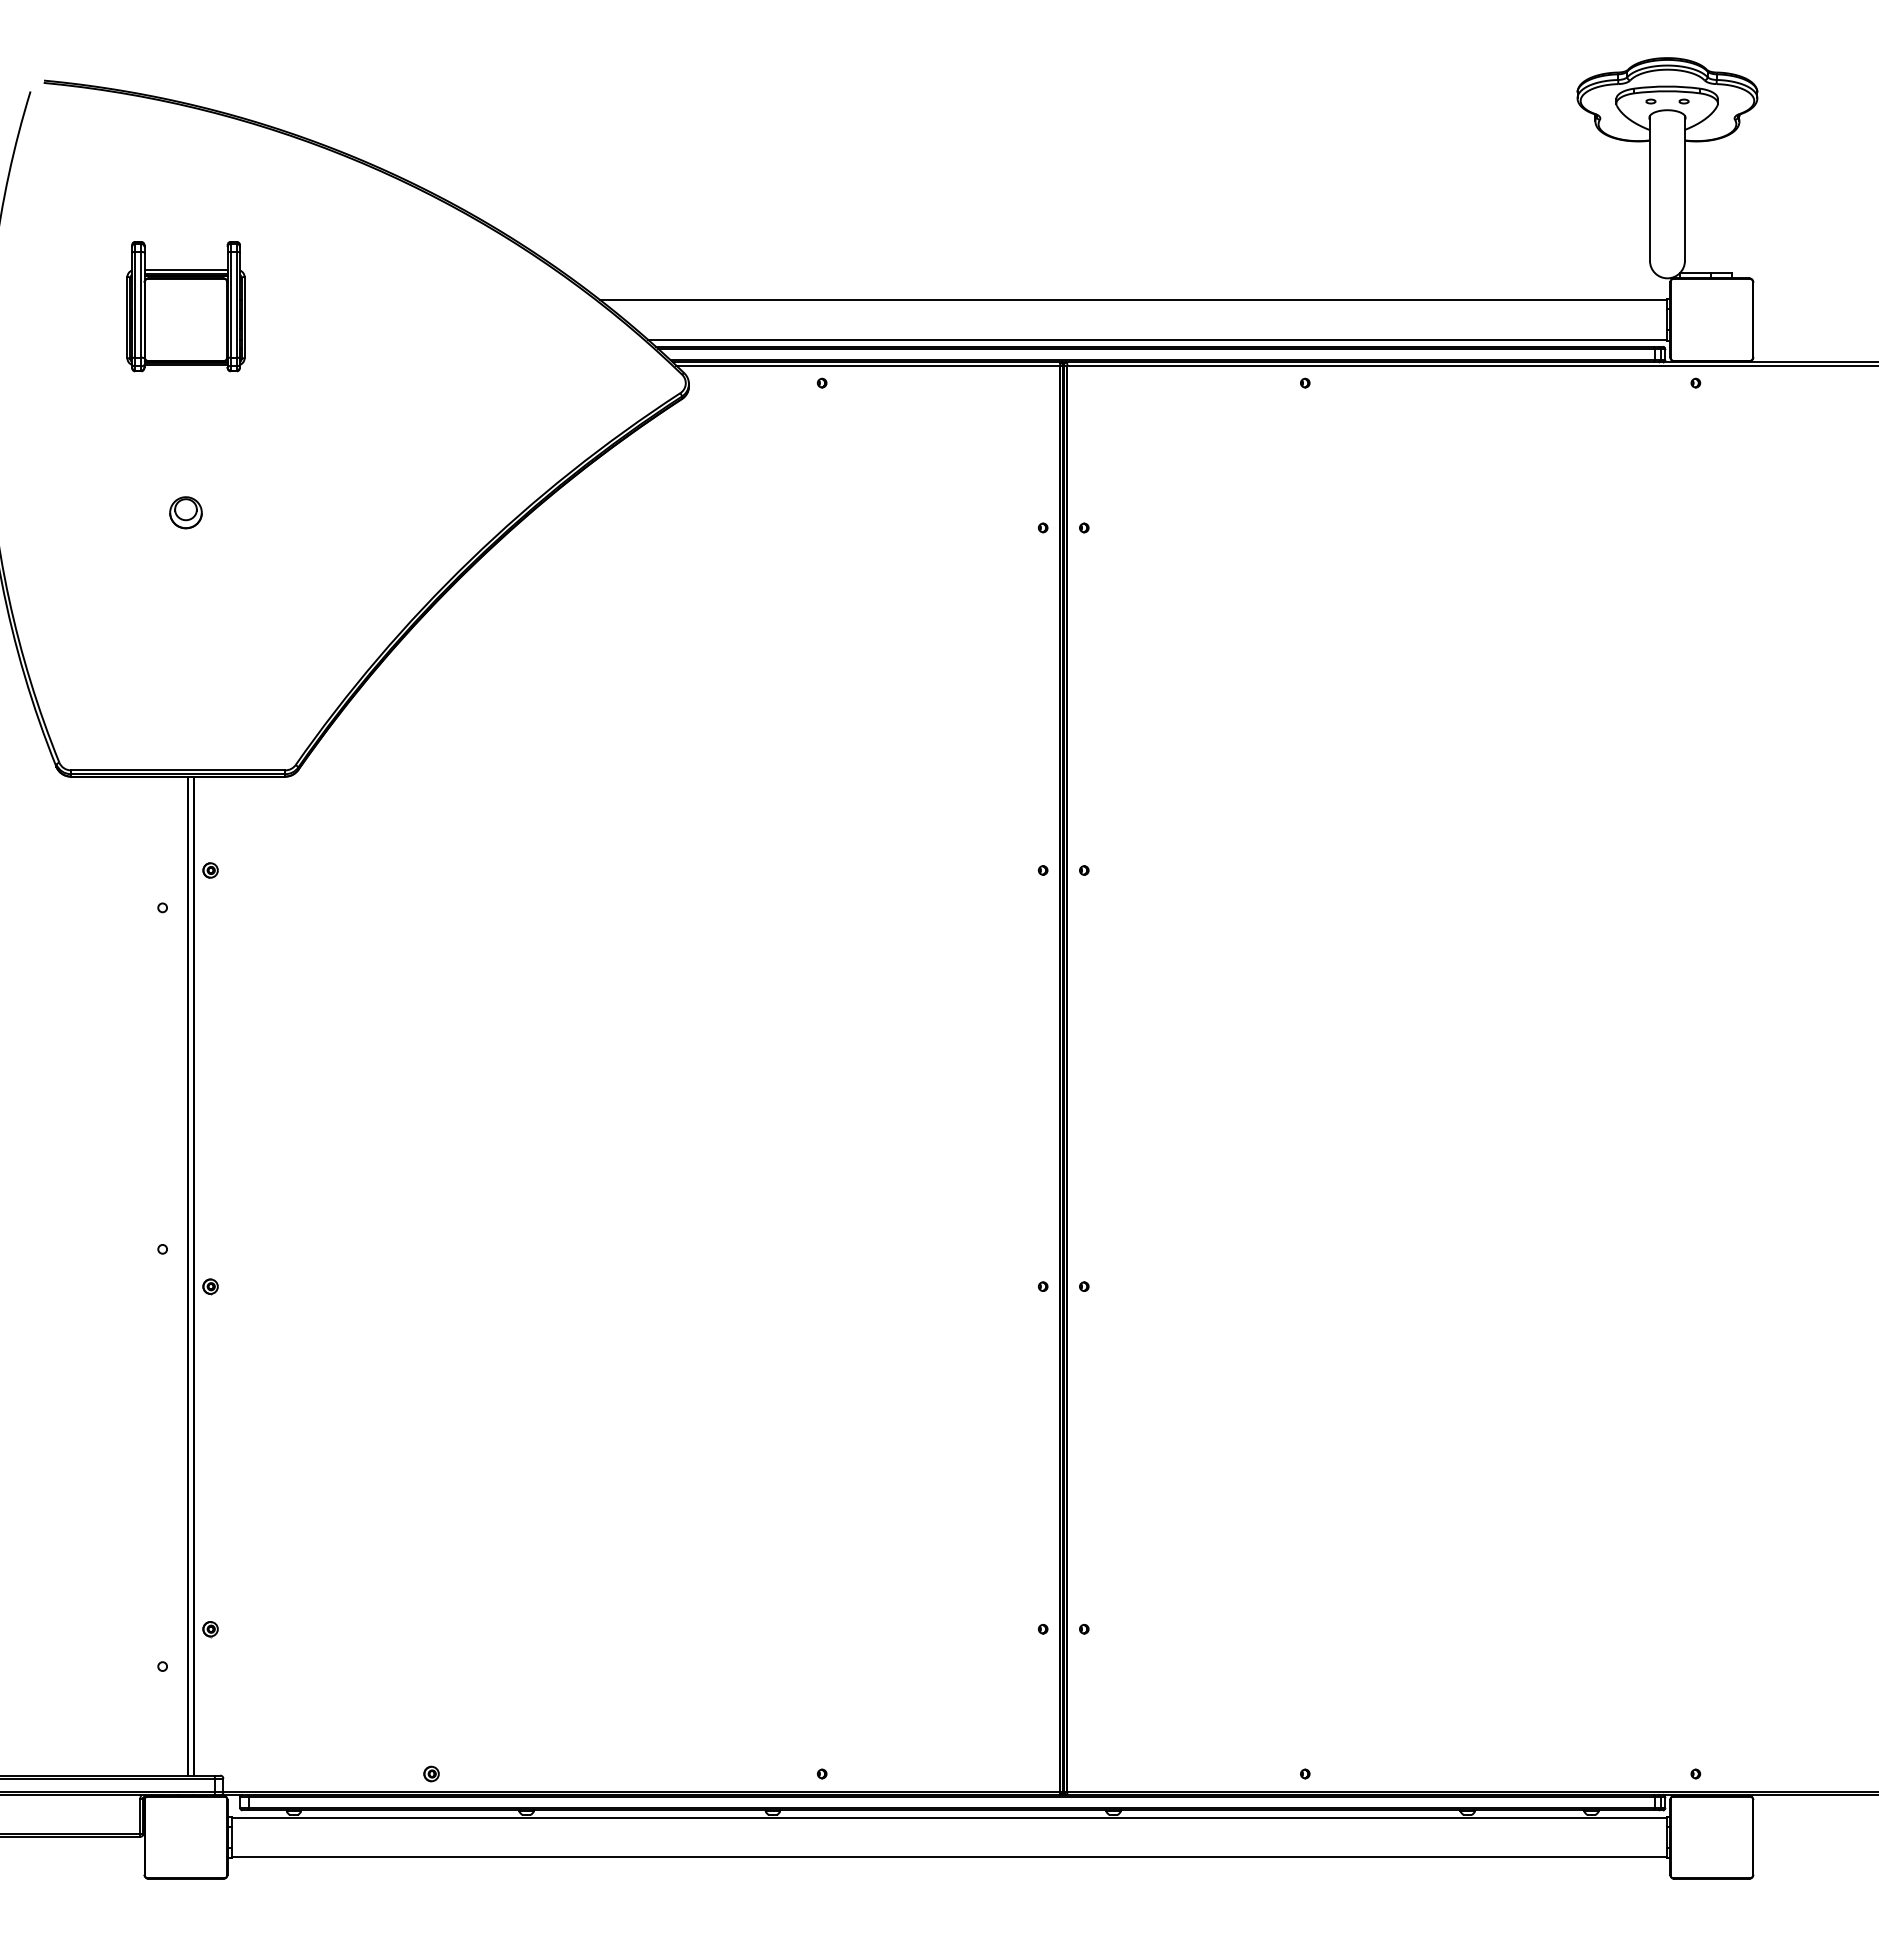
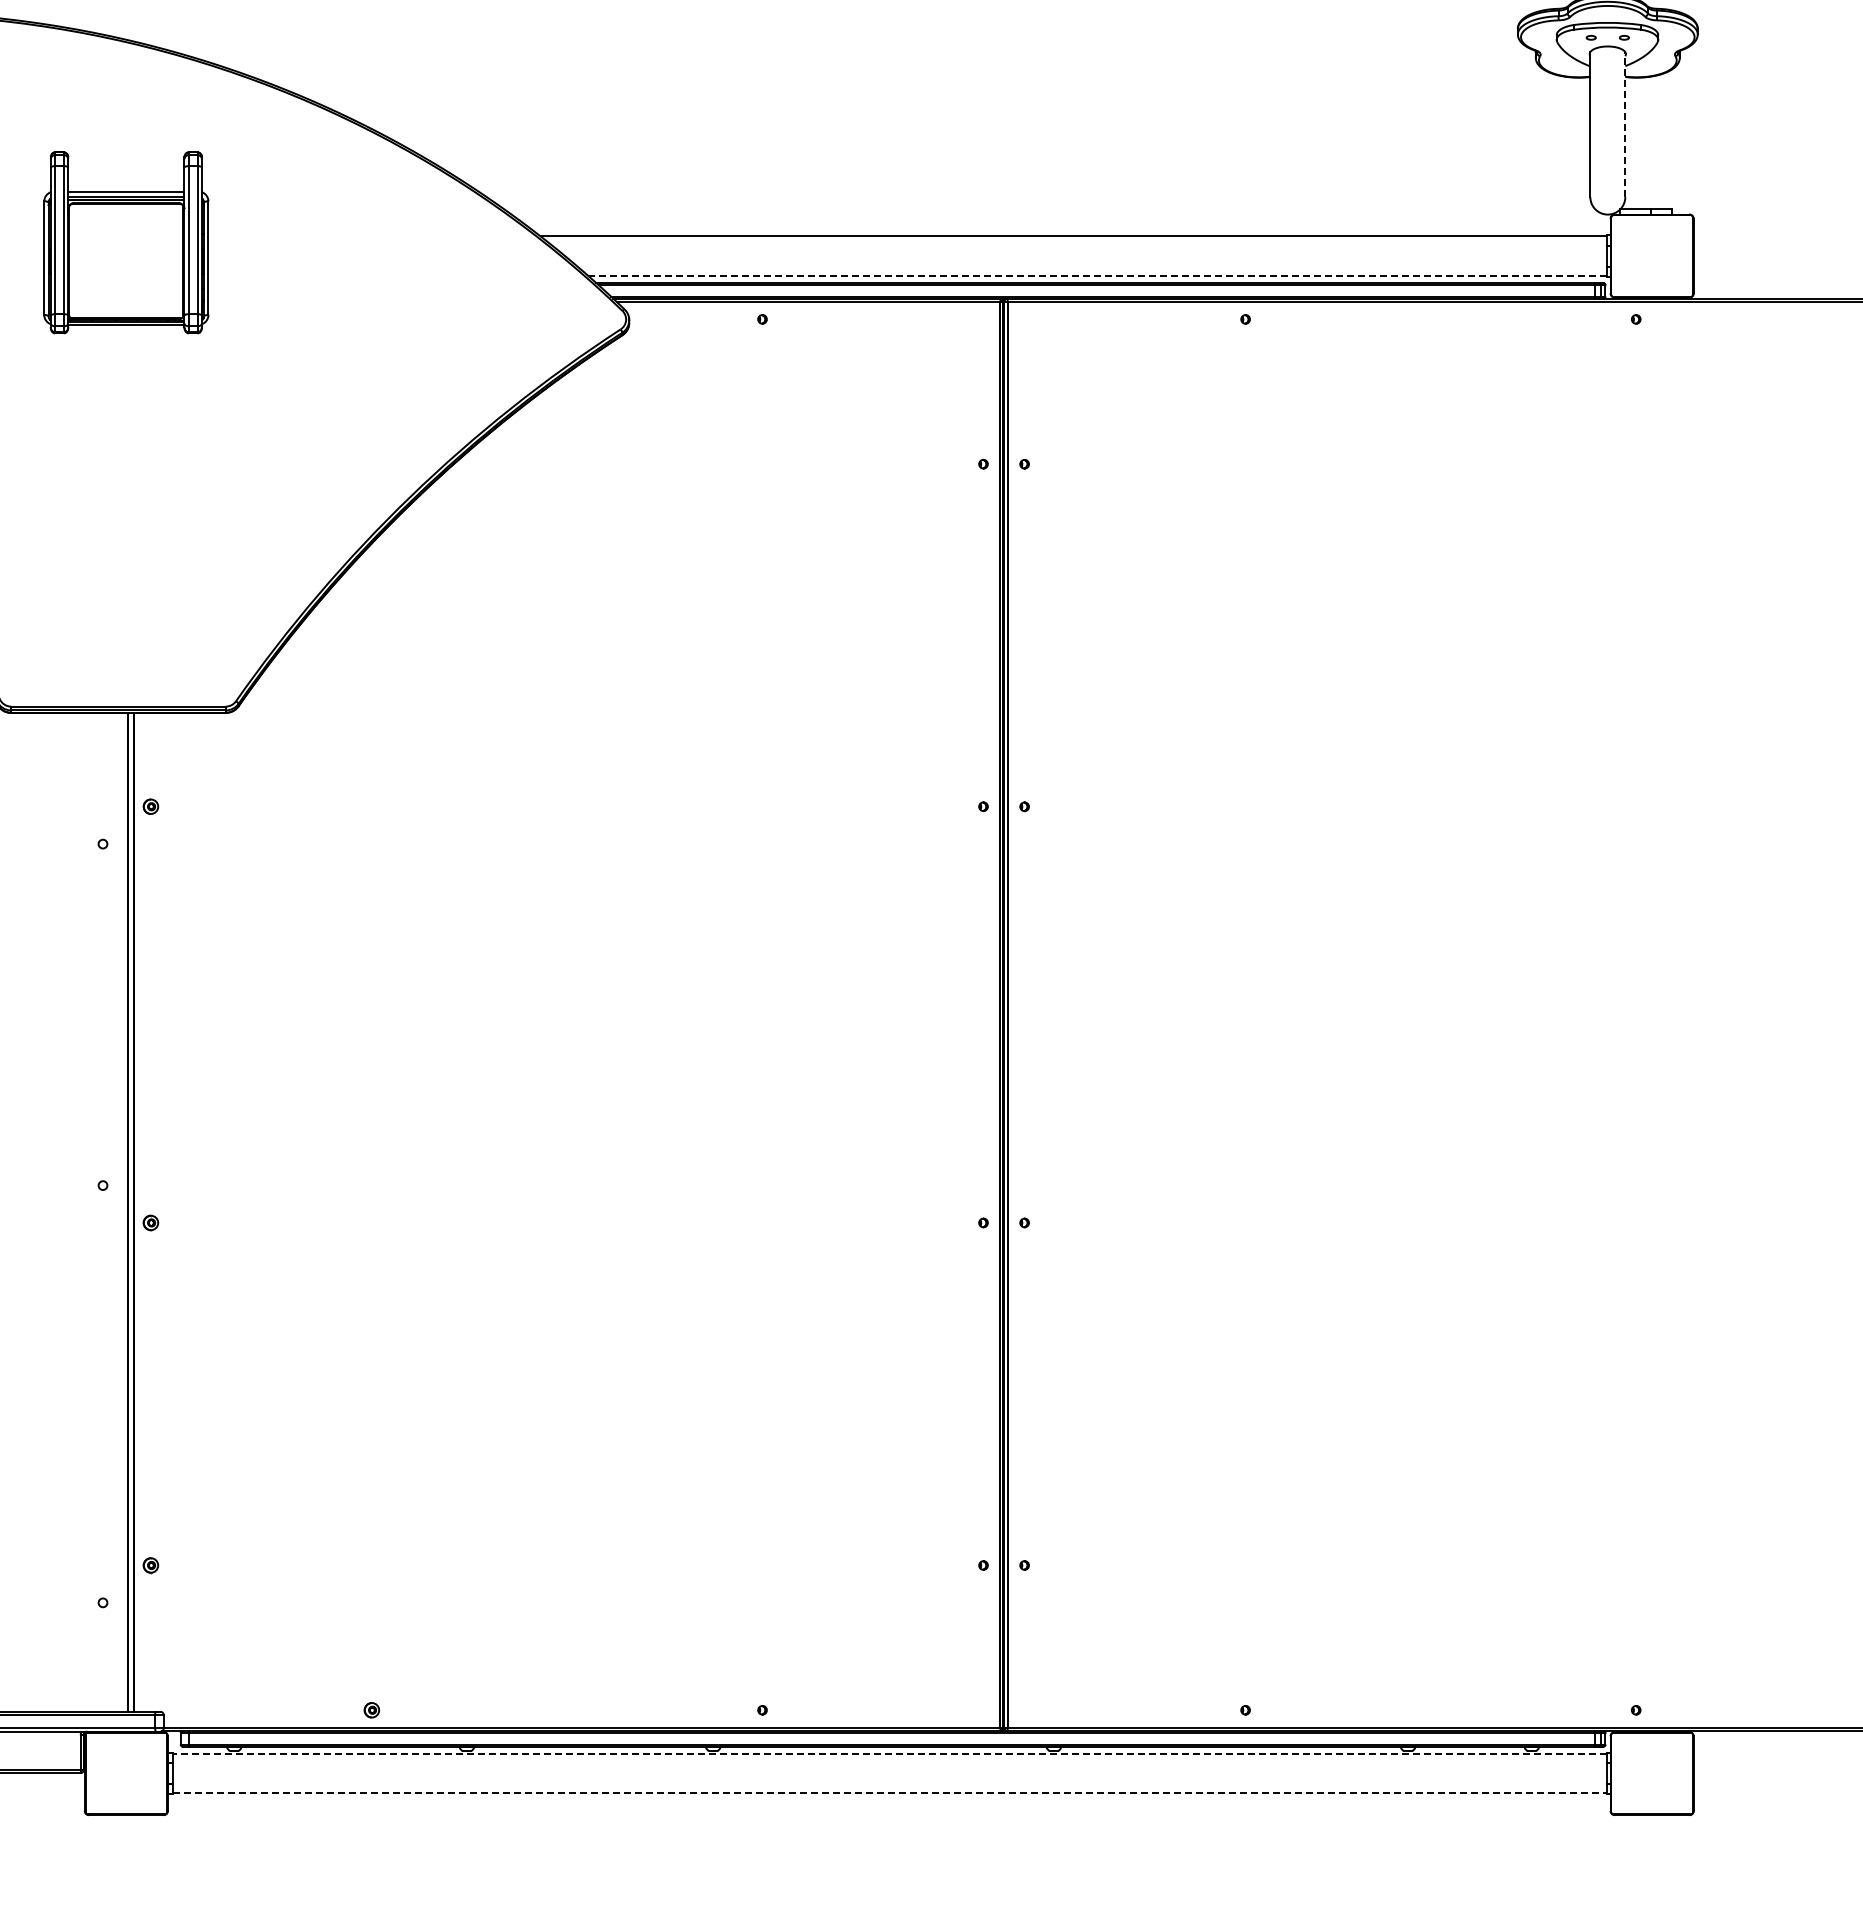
line: (1684, 188) -> (1624, 124), solid -> dashed
part: (185, 306) -> (125, 242), size x1.4
line: (1157, 339) -> (1097, 275), solid -> dashed
part: (185, 512) -> (125, 448), removed
line: (948, 1817) -> (888, 1753), solid -> dashed
line: (949, 1857) -> (889, 1793), solid -> dashed

